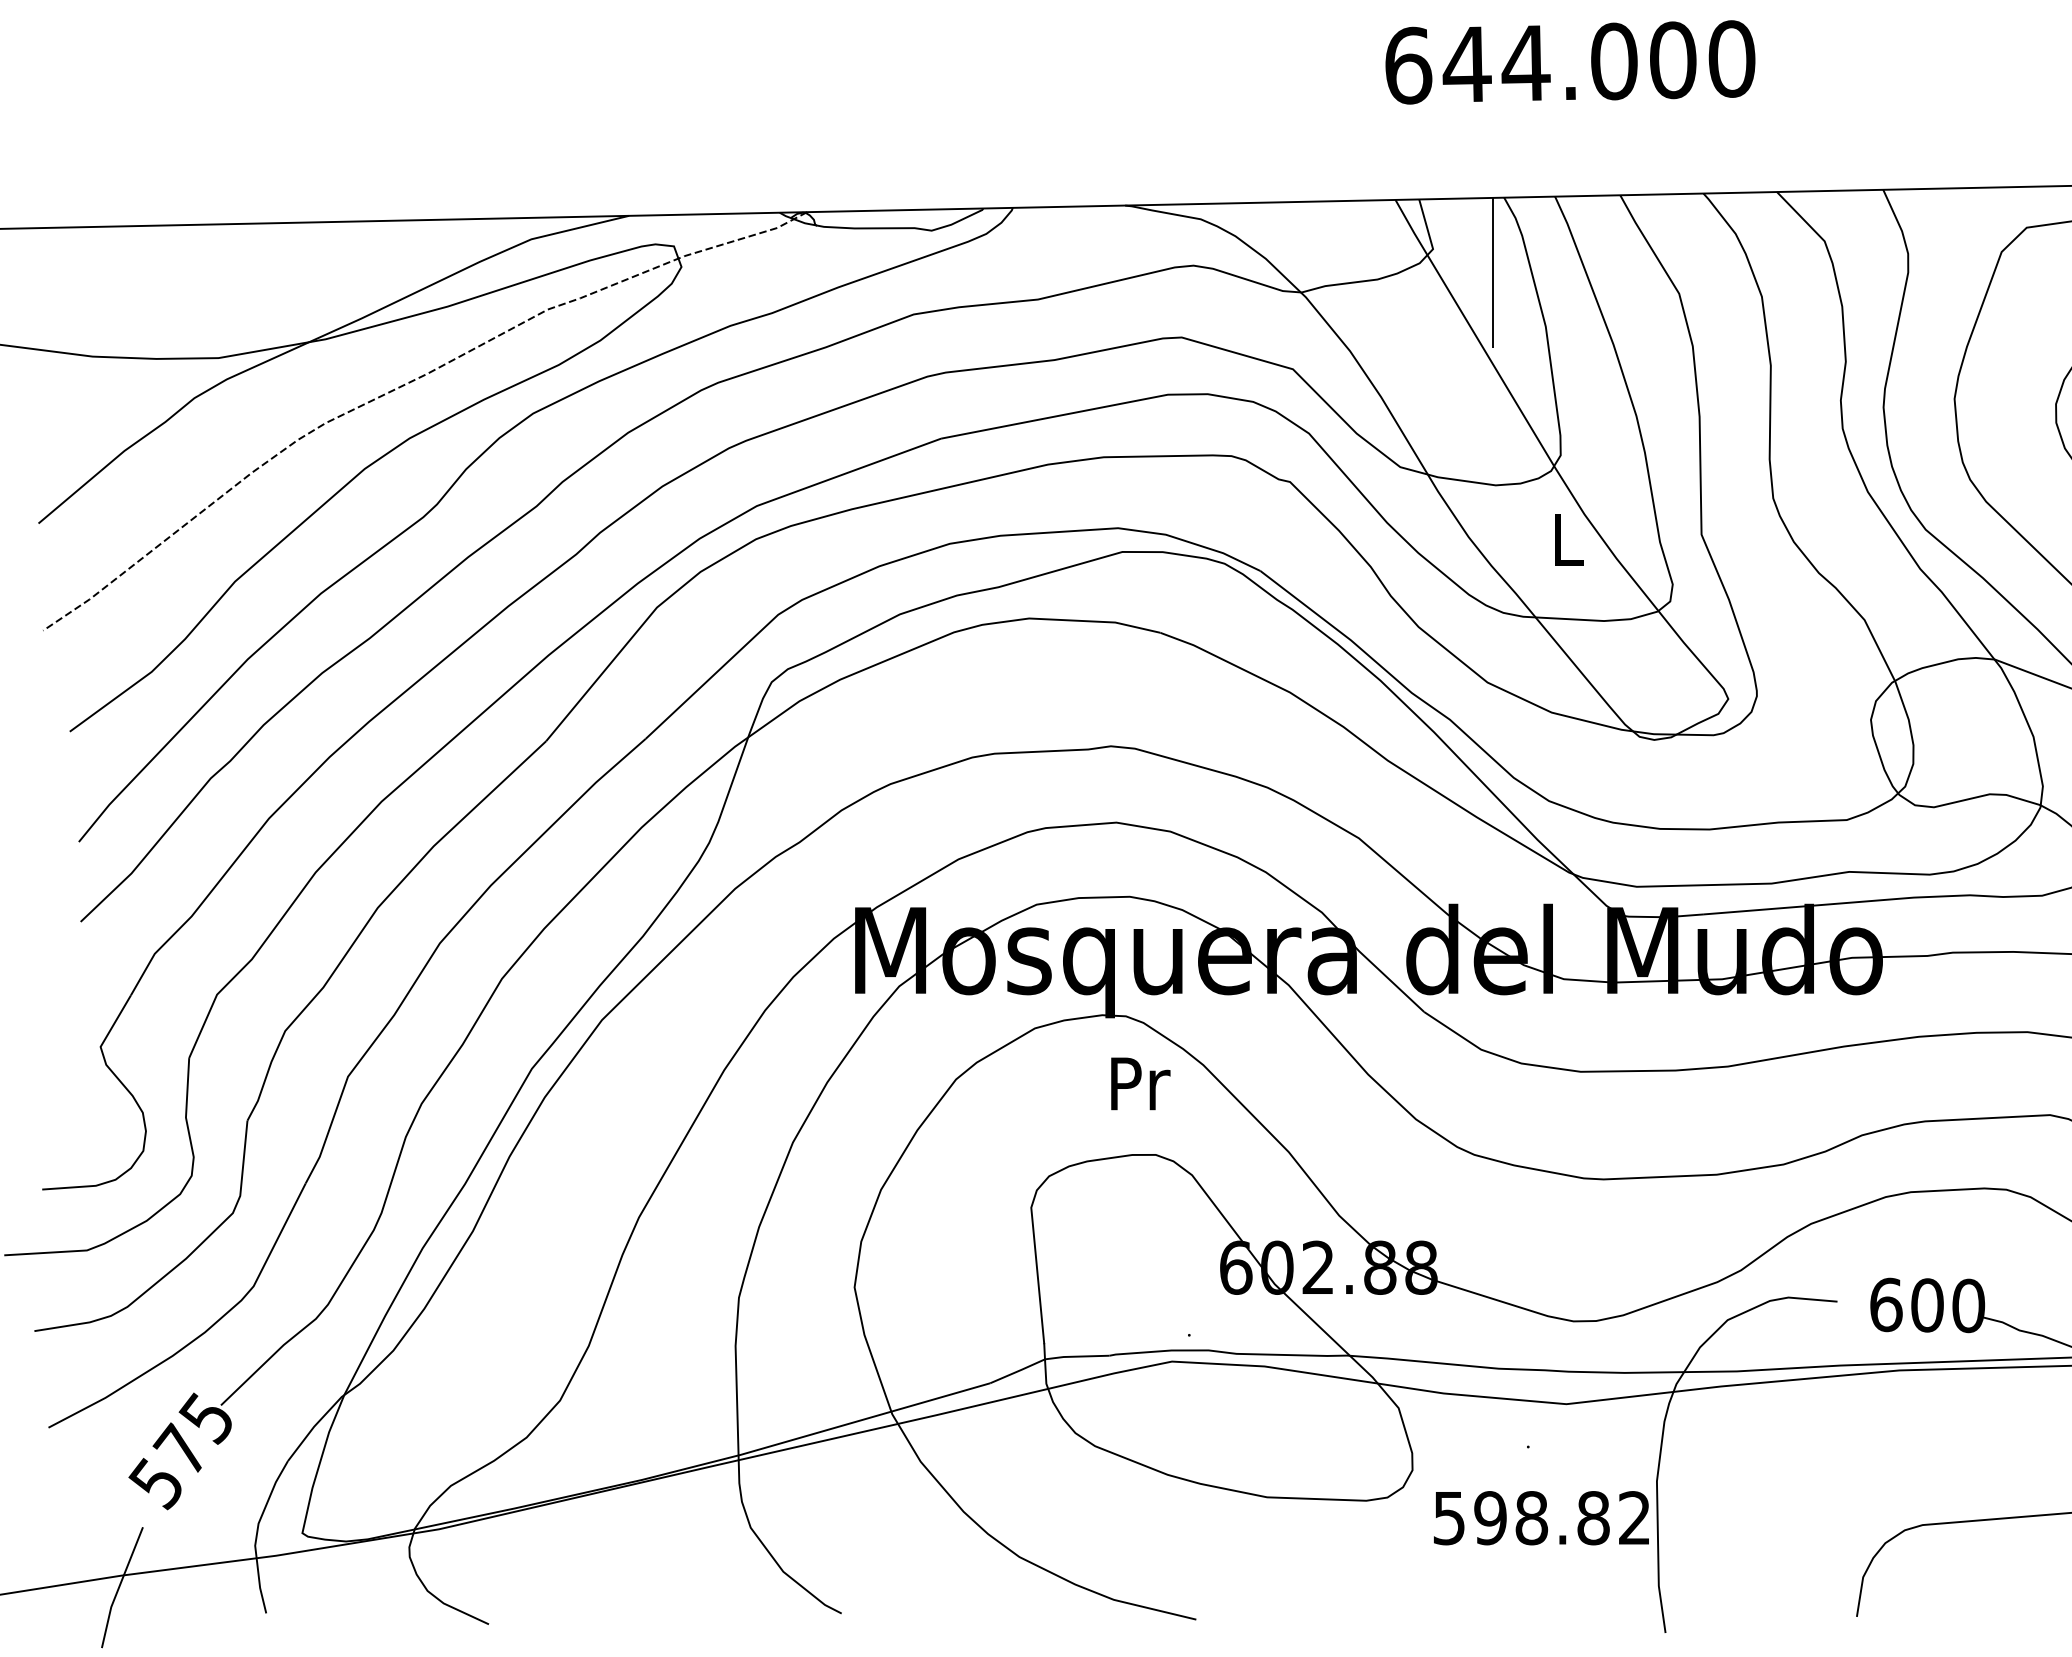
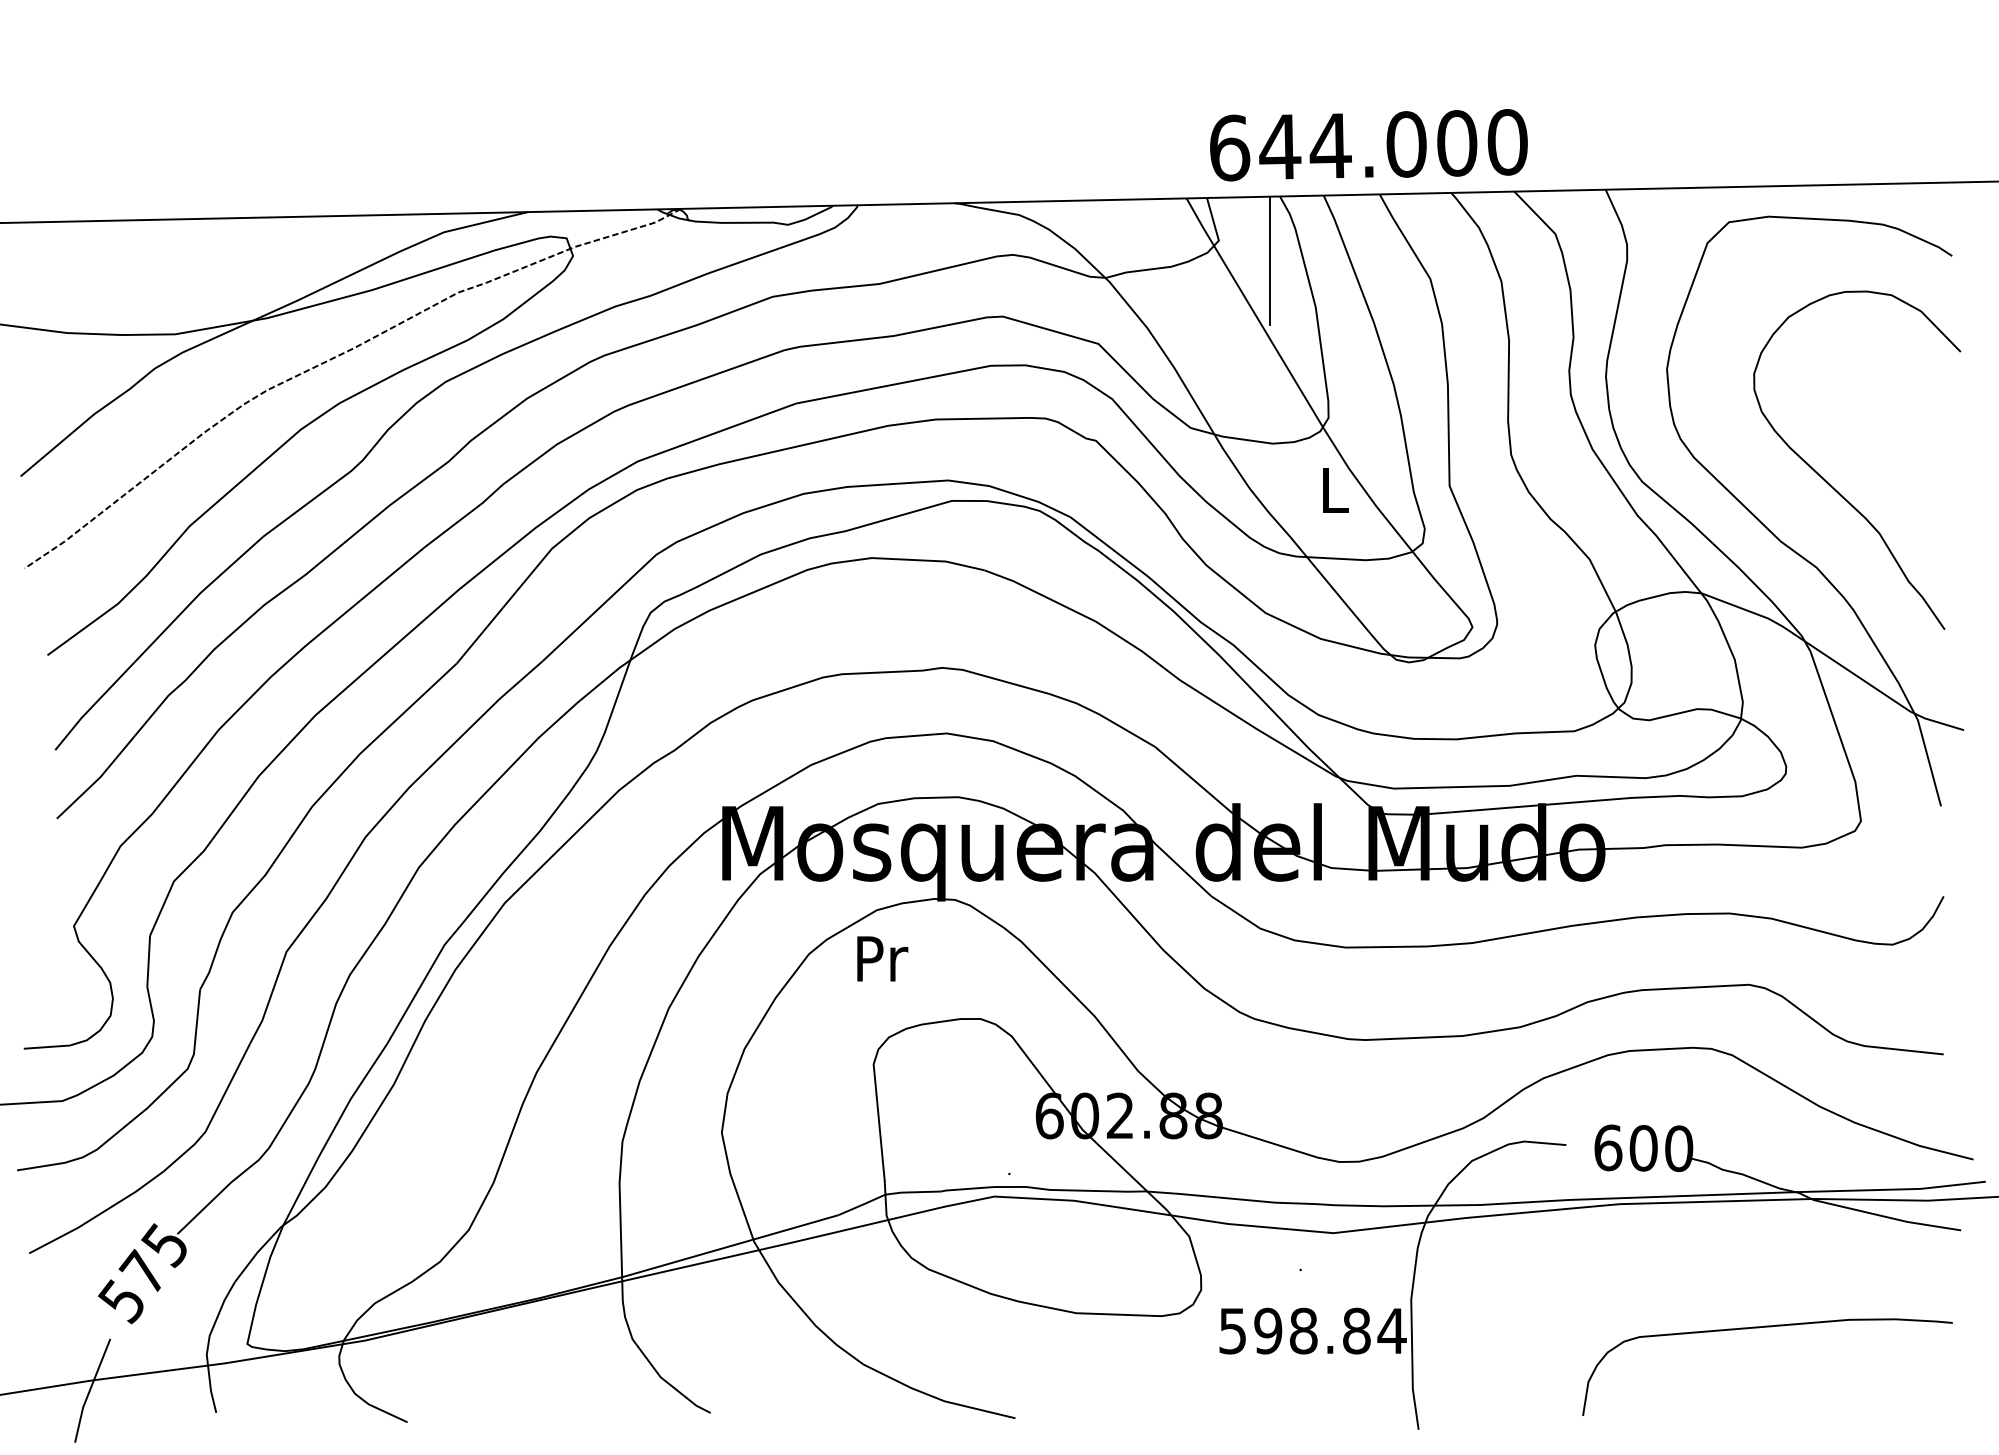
text: (1569, 62) -> (1368, 145), moved
text: (1140, 1083) -> (882, 958), moved
text: (1633, 1517) -> (1391, 1330), 598.82 -> 598.84

